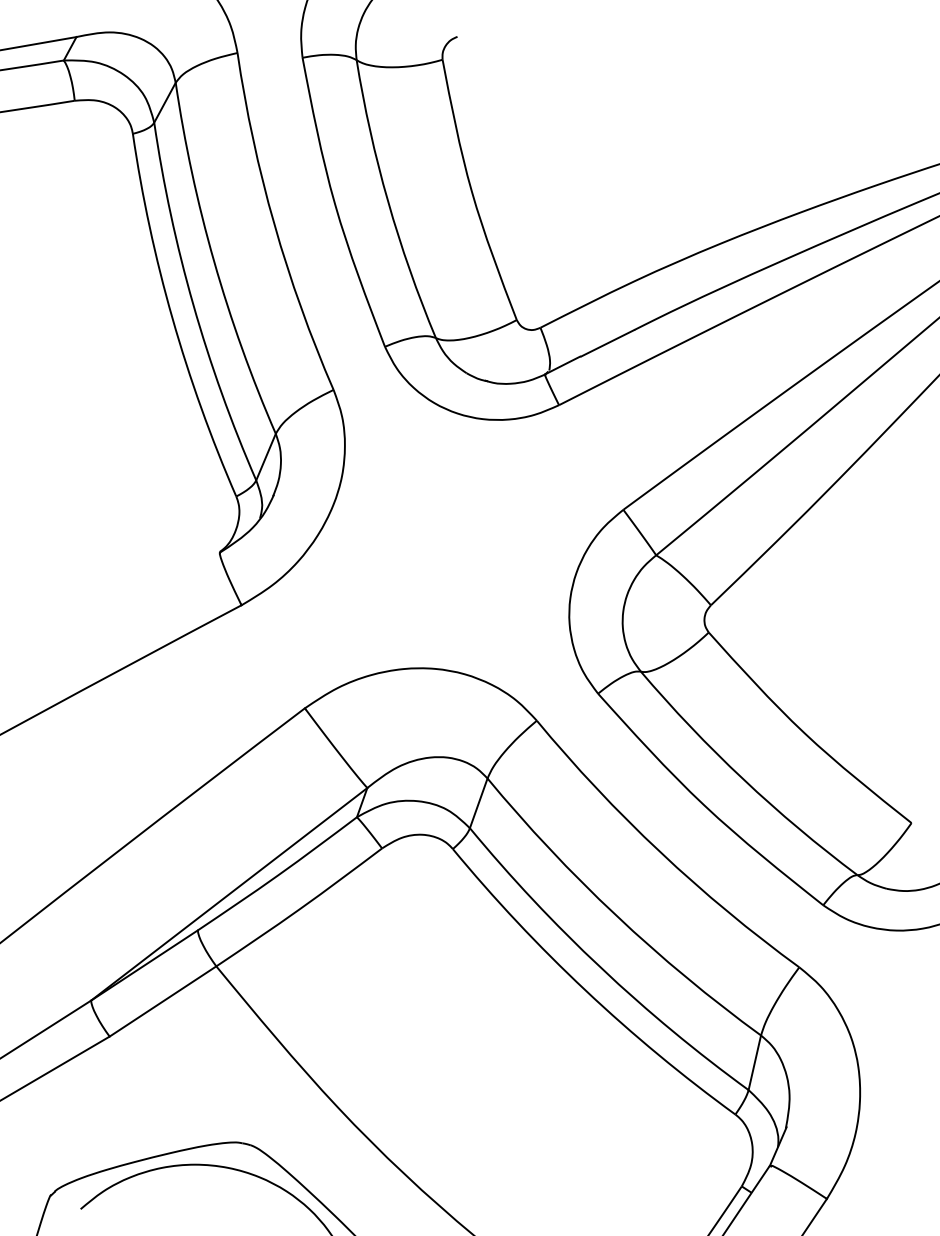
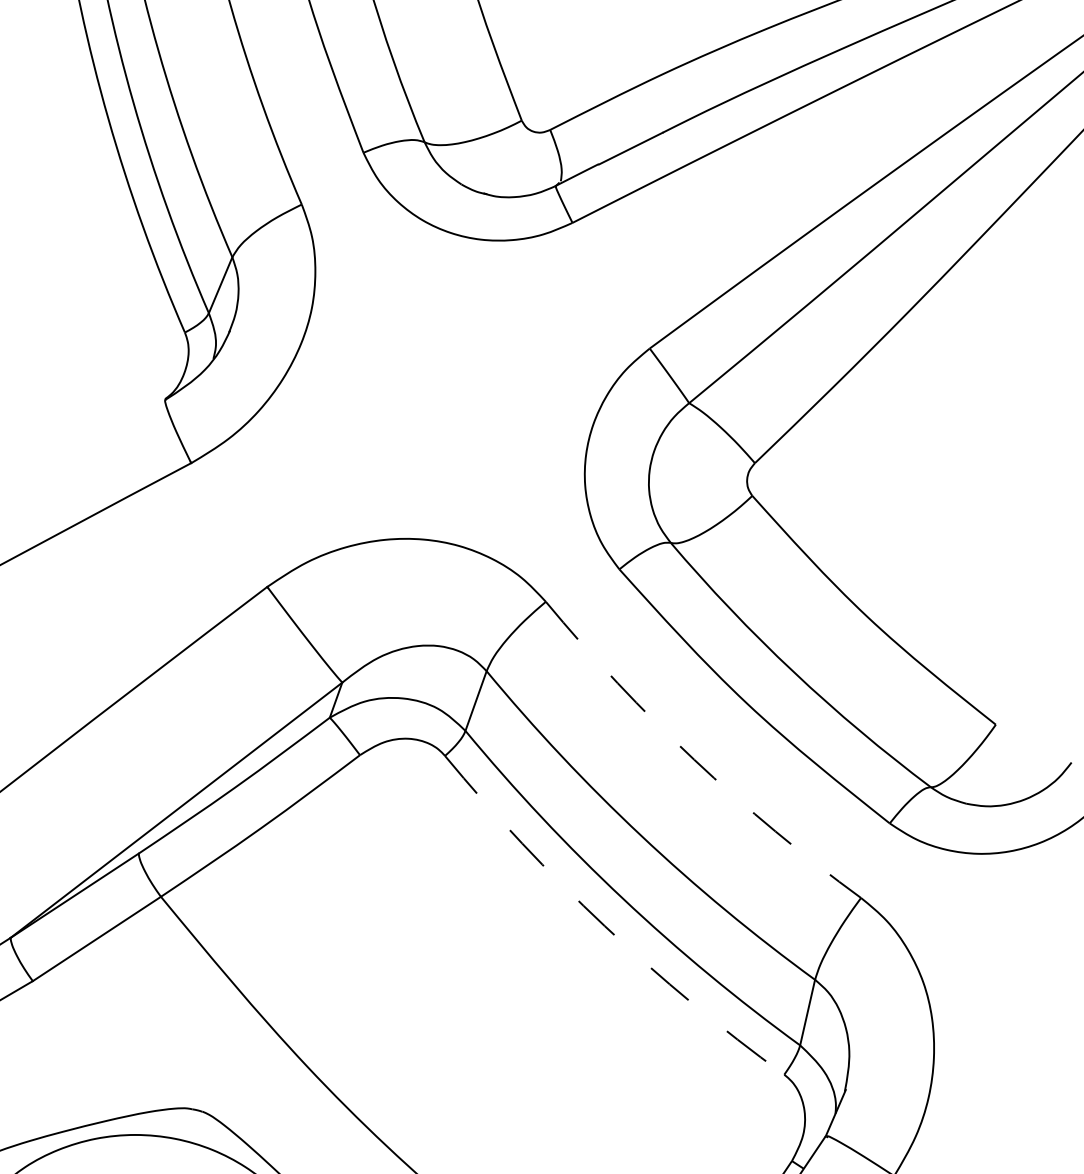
arc: (660, 852) -> (694, 760), solid -> dashed
arc: (585, 990) -> (604, 925), solid -> dashed

